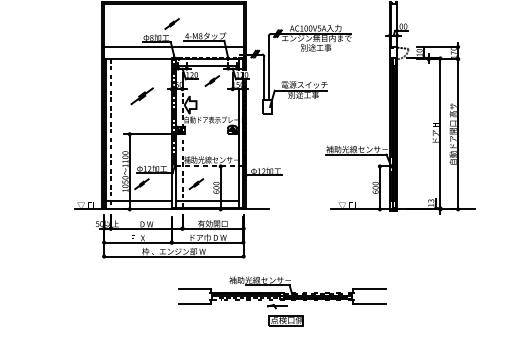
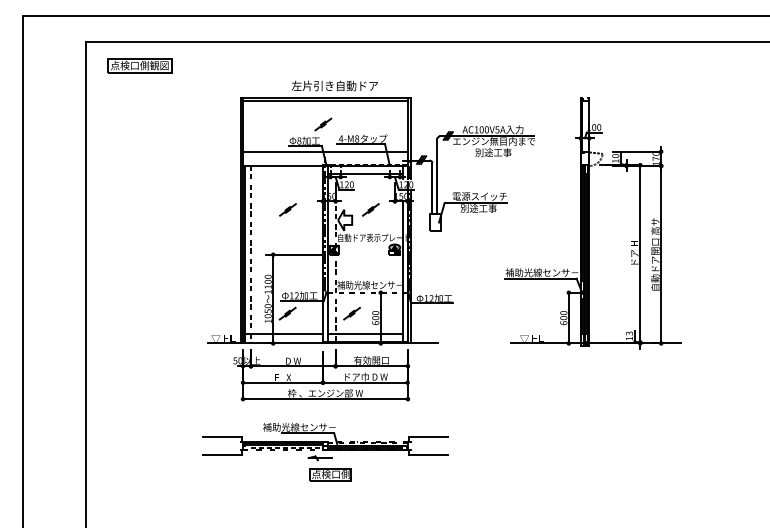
part: (212, 80) -> (370, 209), moved
part: (141, 95) -> (287, 209), size x0.62
part: (282, 301) -> (325, 452), moved

